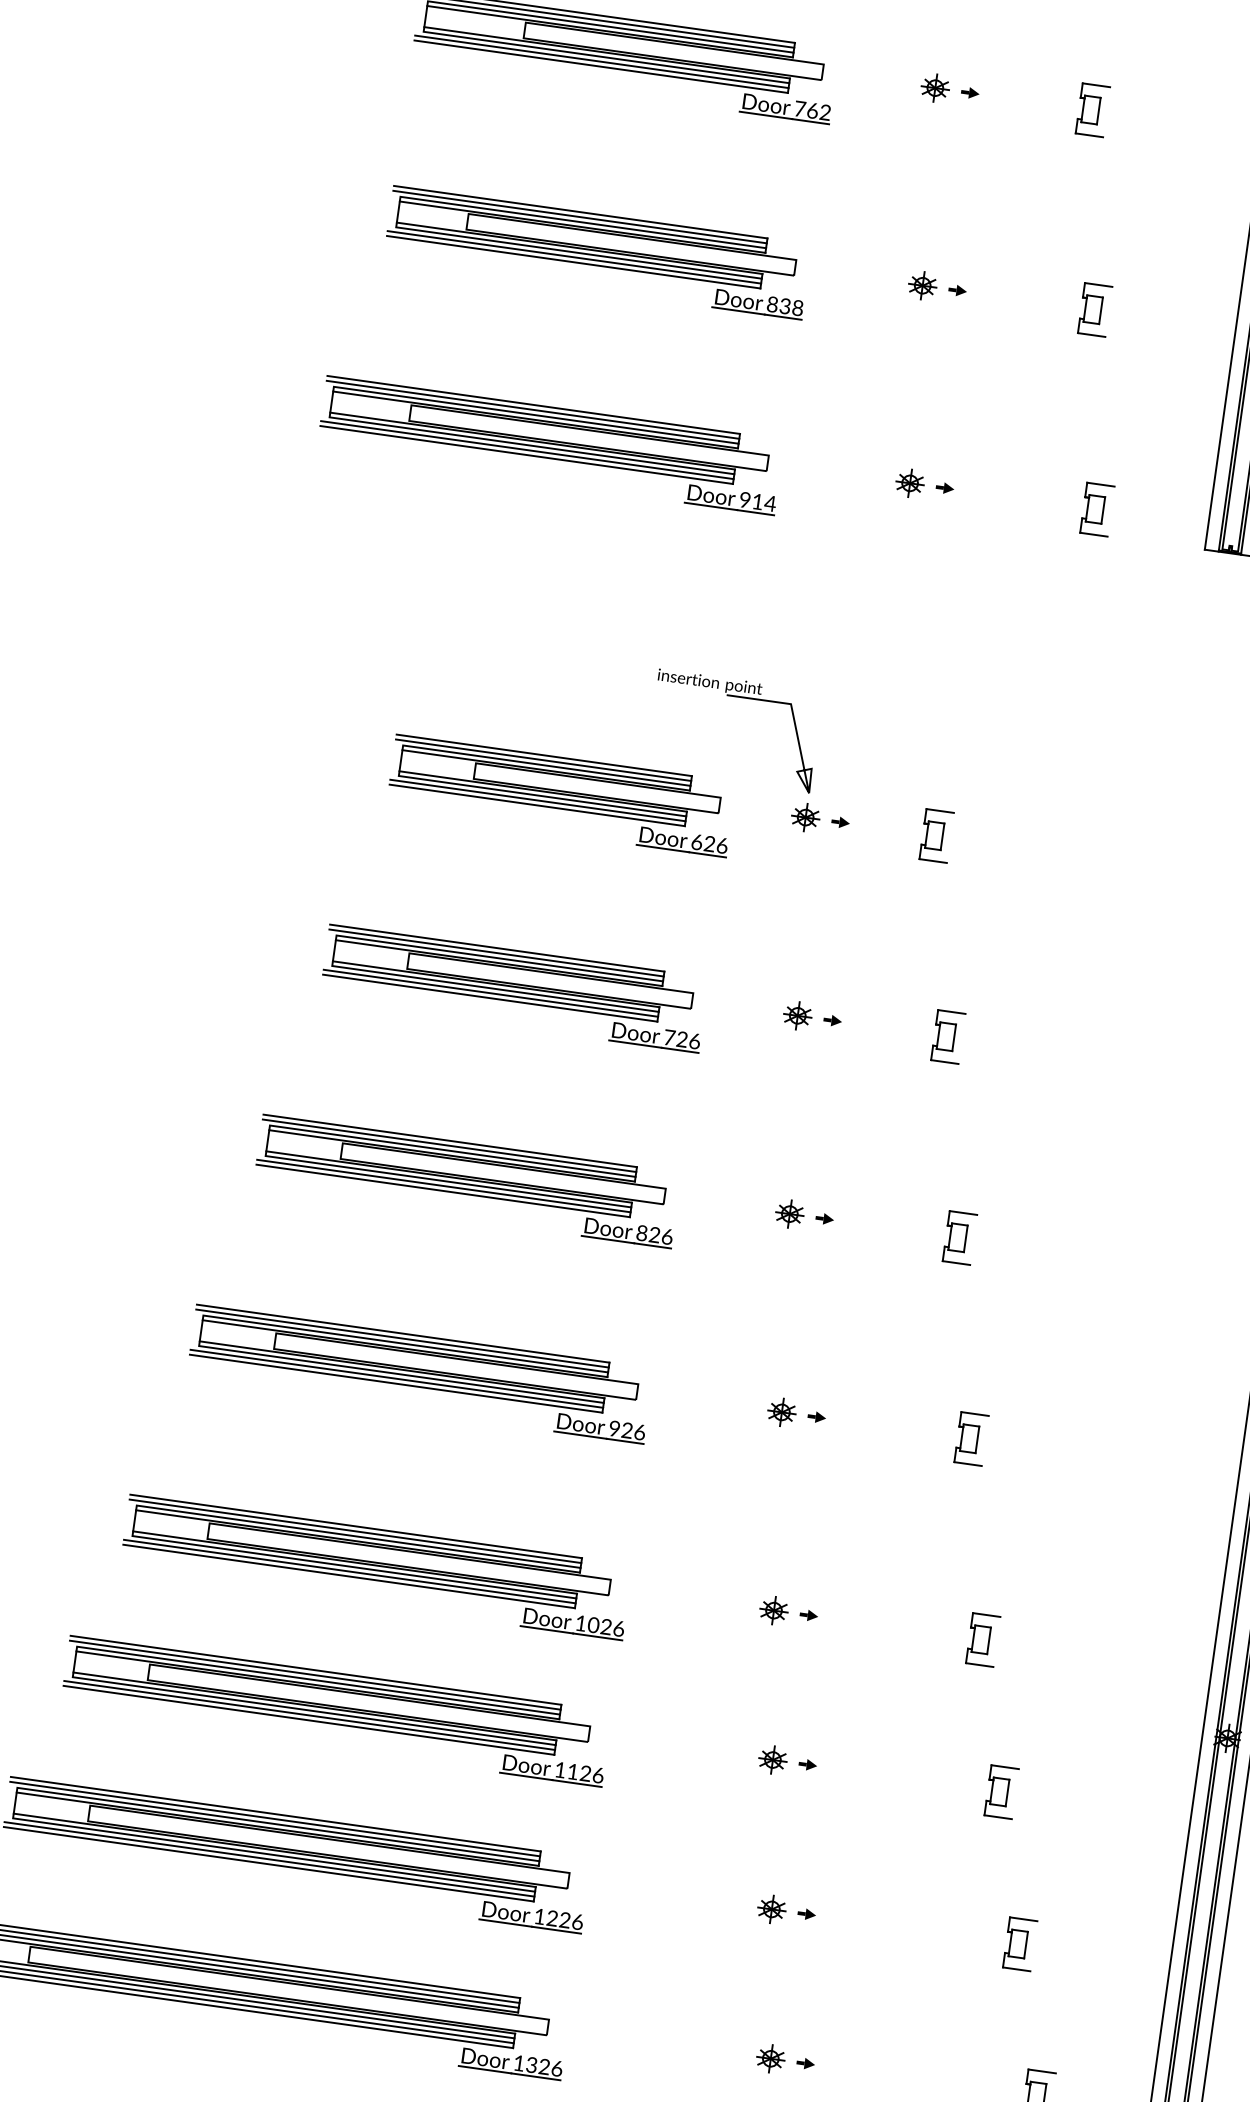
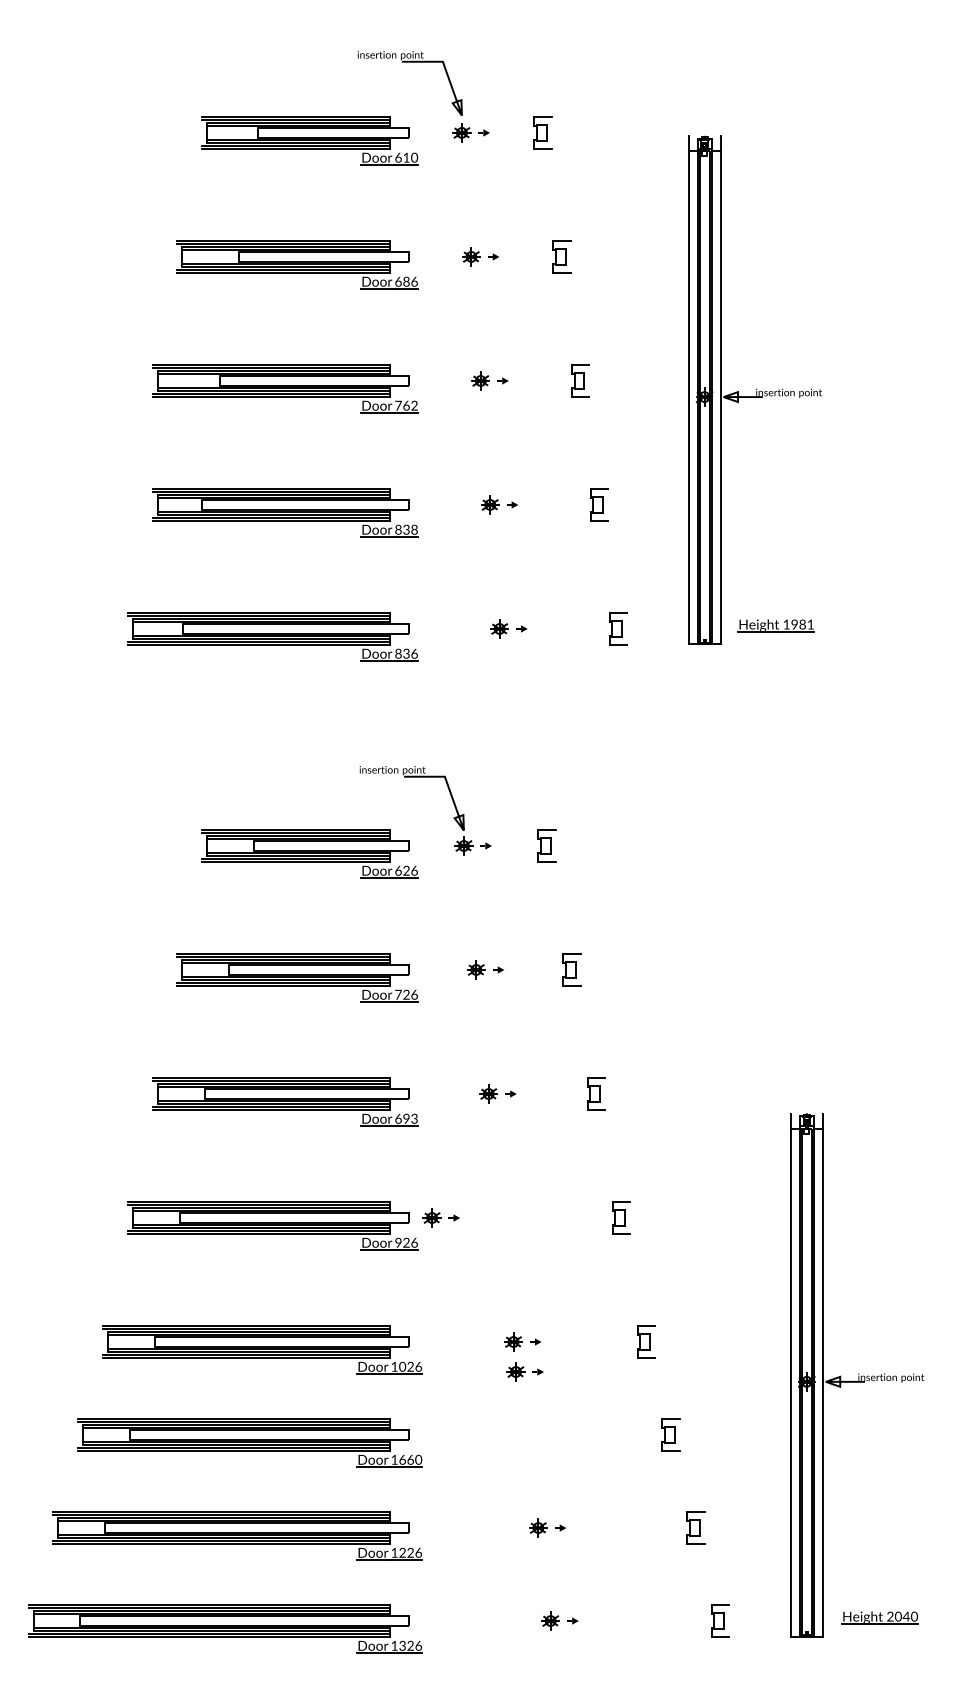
text: (757, 501) -> (406, 653), 914 -> 836
text: (654, 1234) -> (406, 1118), 826 -> 693
part: (795, 1413) -> (440, 1217), moved
part: (786, 1761) -> (524, 1371), moved
text: (585, 1773) -> (410, 1459), 1126 -> 1660

